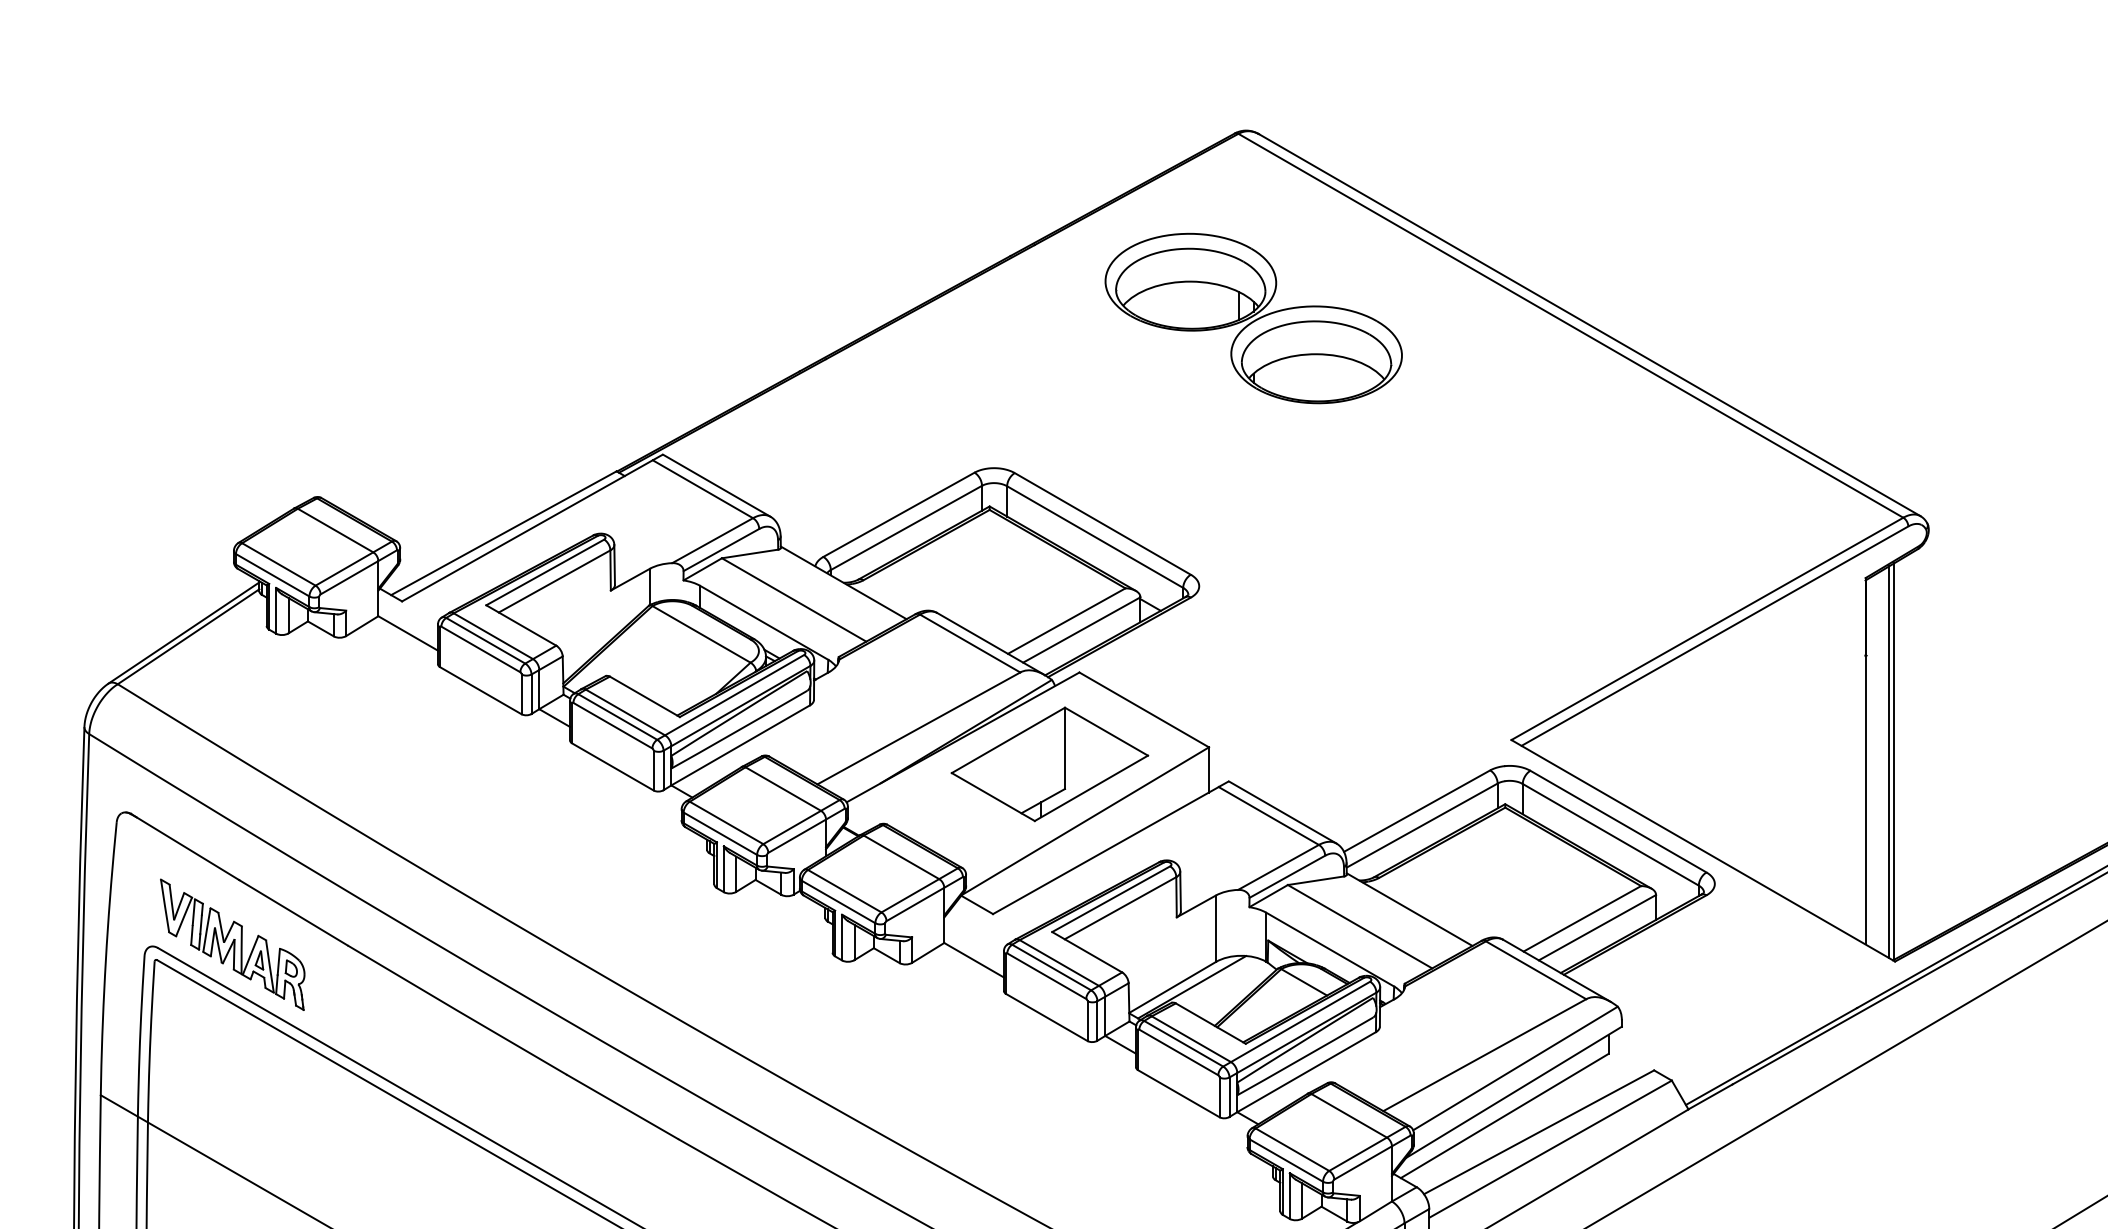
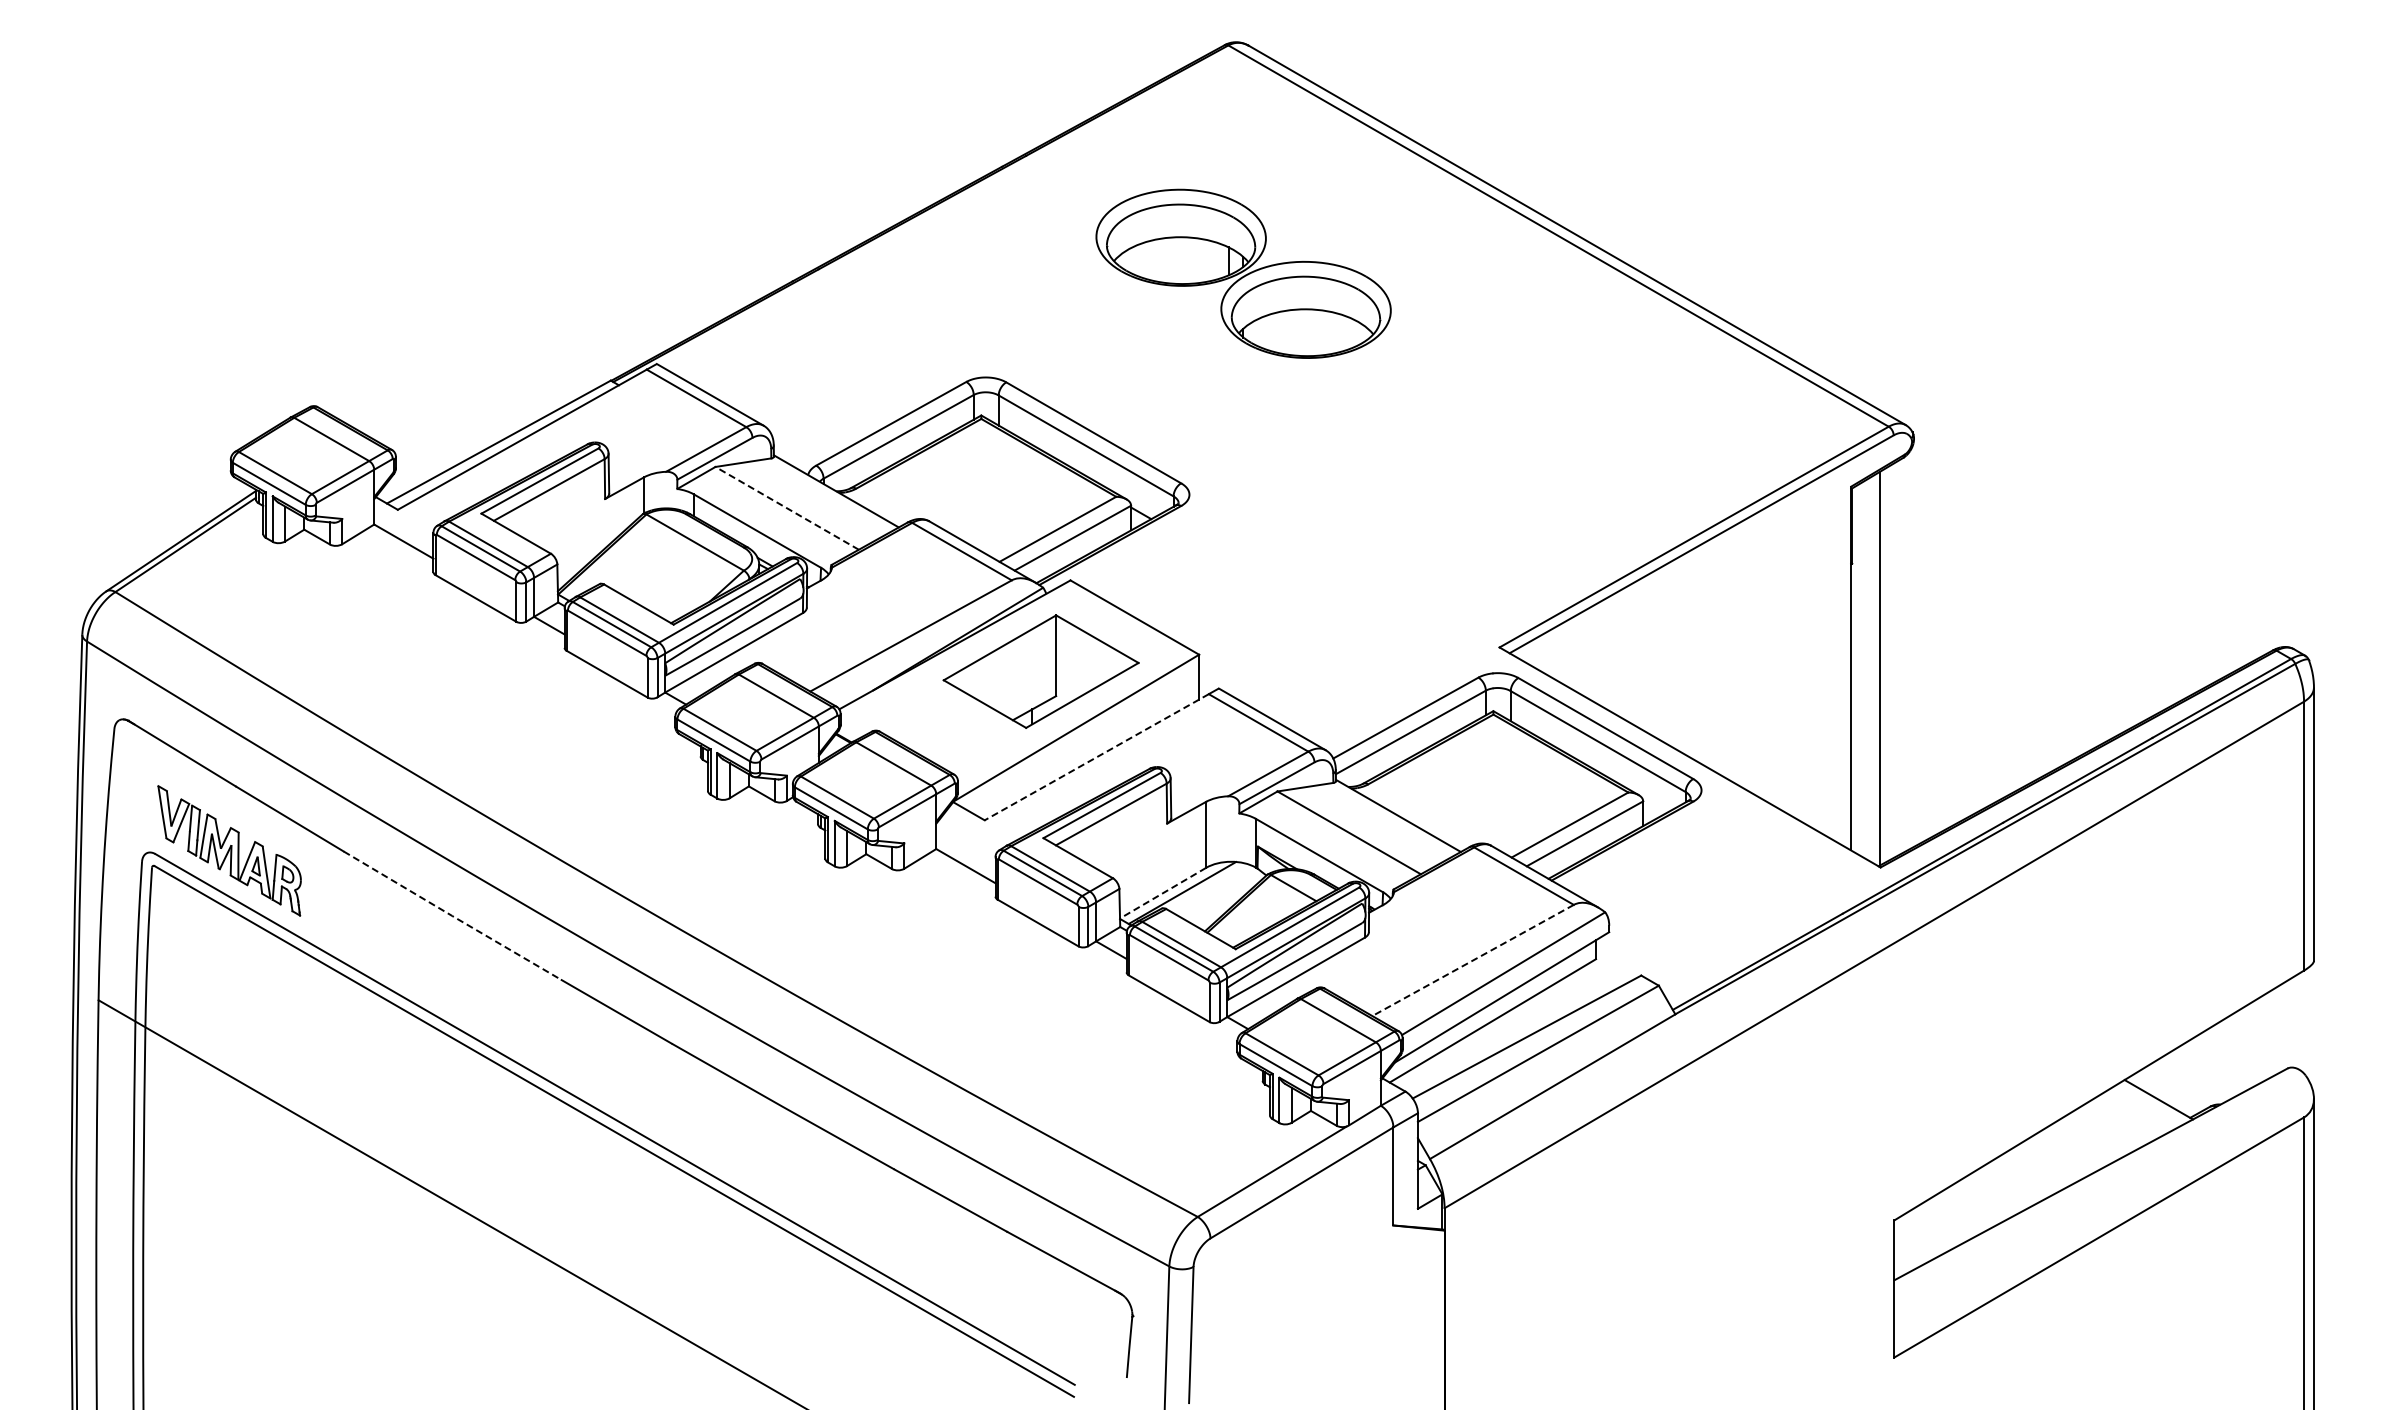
part: (1253, 318) -> (1243, 273), moved
line: (794, 600) -> (787, 508), solid -> dashed
line: (1888, 762) -> (1874, 669), removed
line: (1105, 850) -> (1096, 757), solid -> dashed
line: (1173, 987) -> (1163, 893), solid -> dashed
line: (457, 1009) -> (452, 915), solid -> dashed
line: (1484, 1055) -> (1472, 960), solid -> dashed

